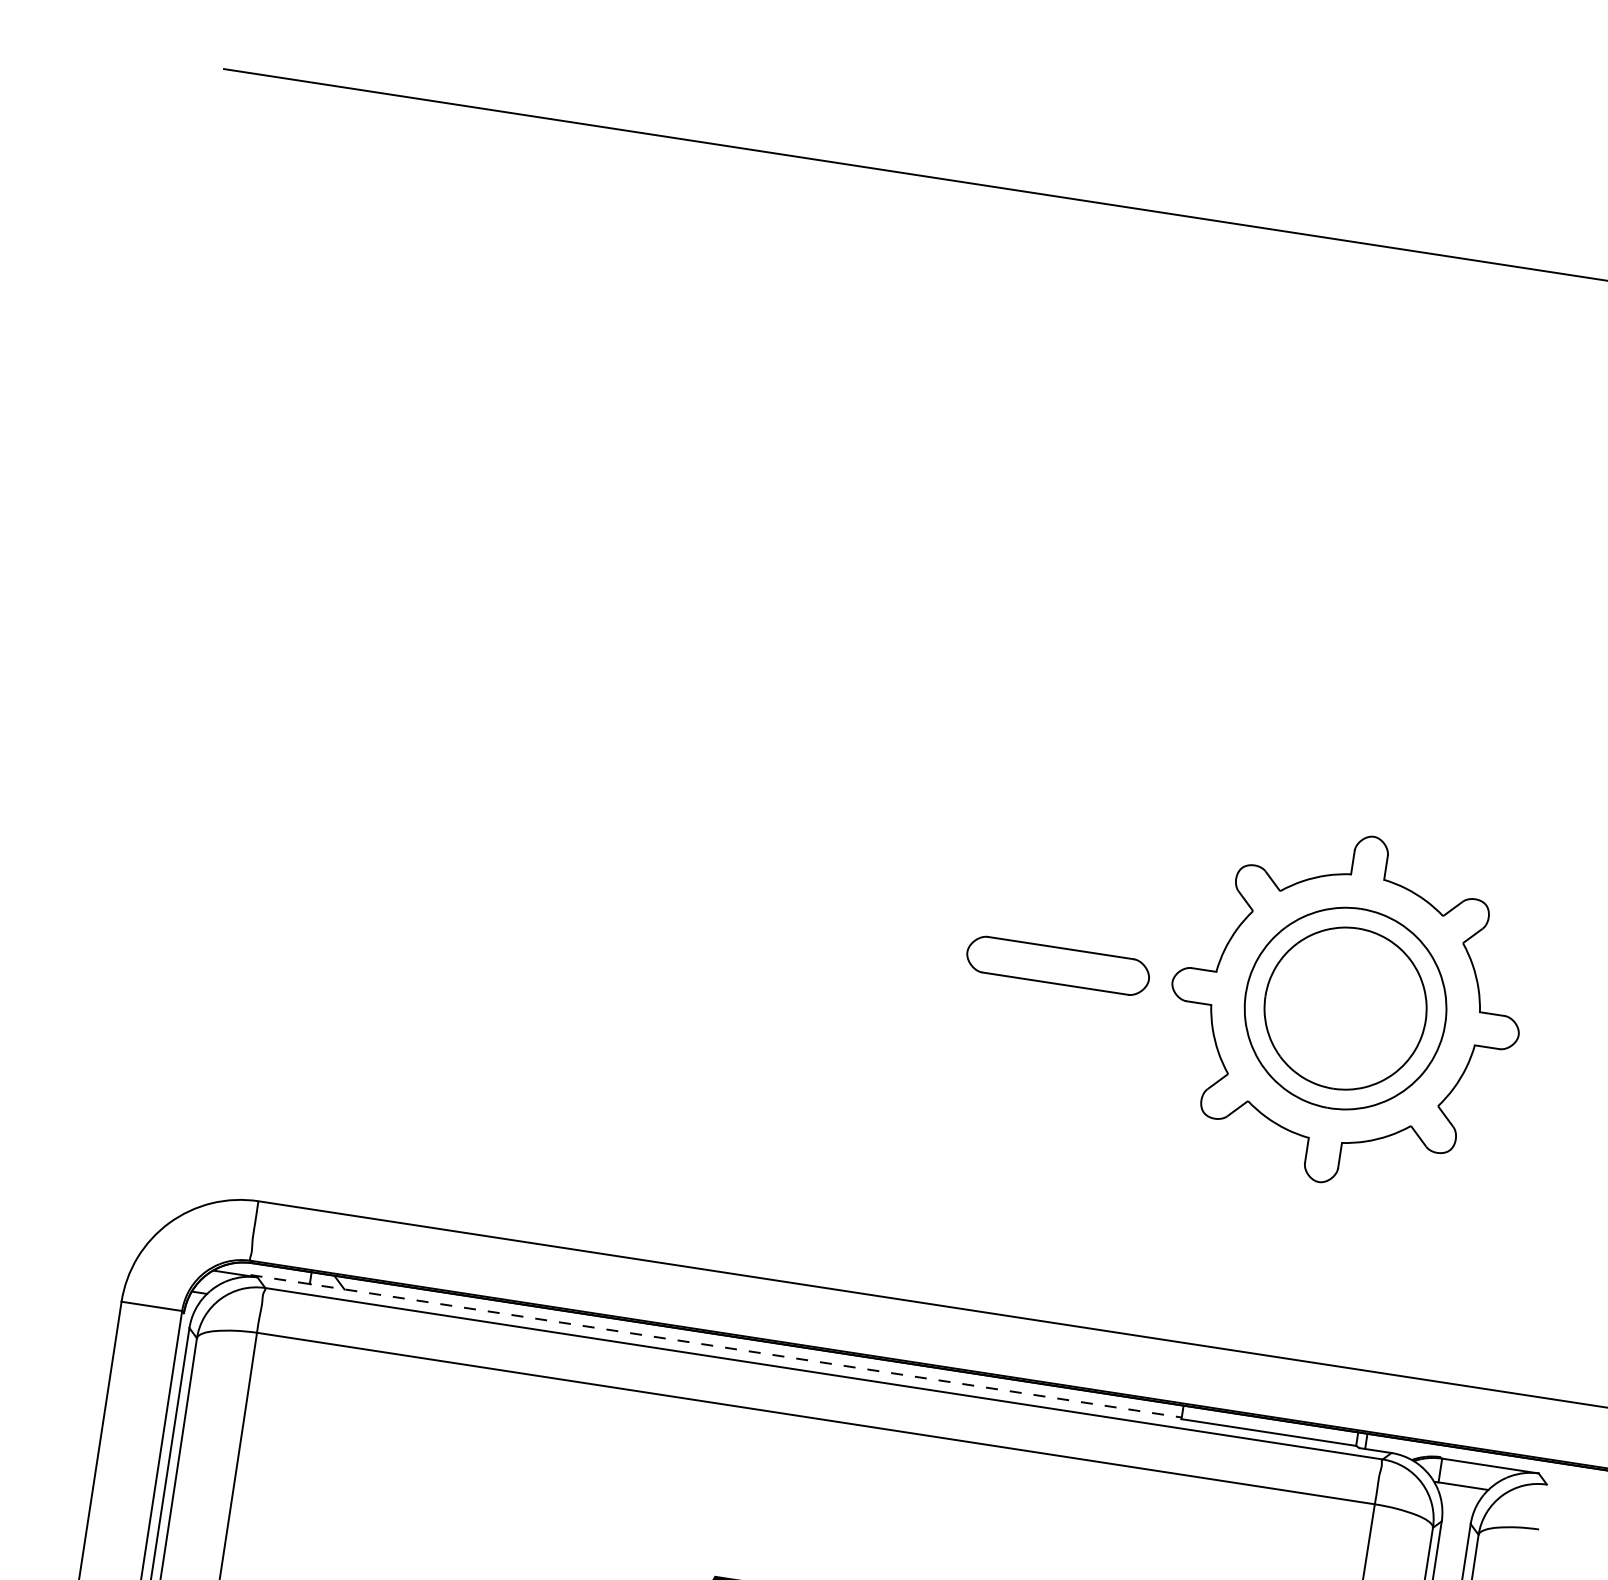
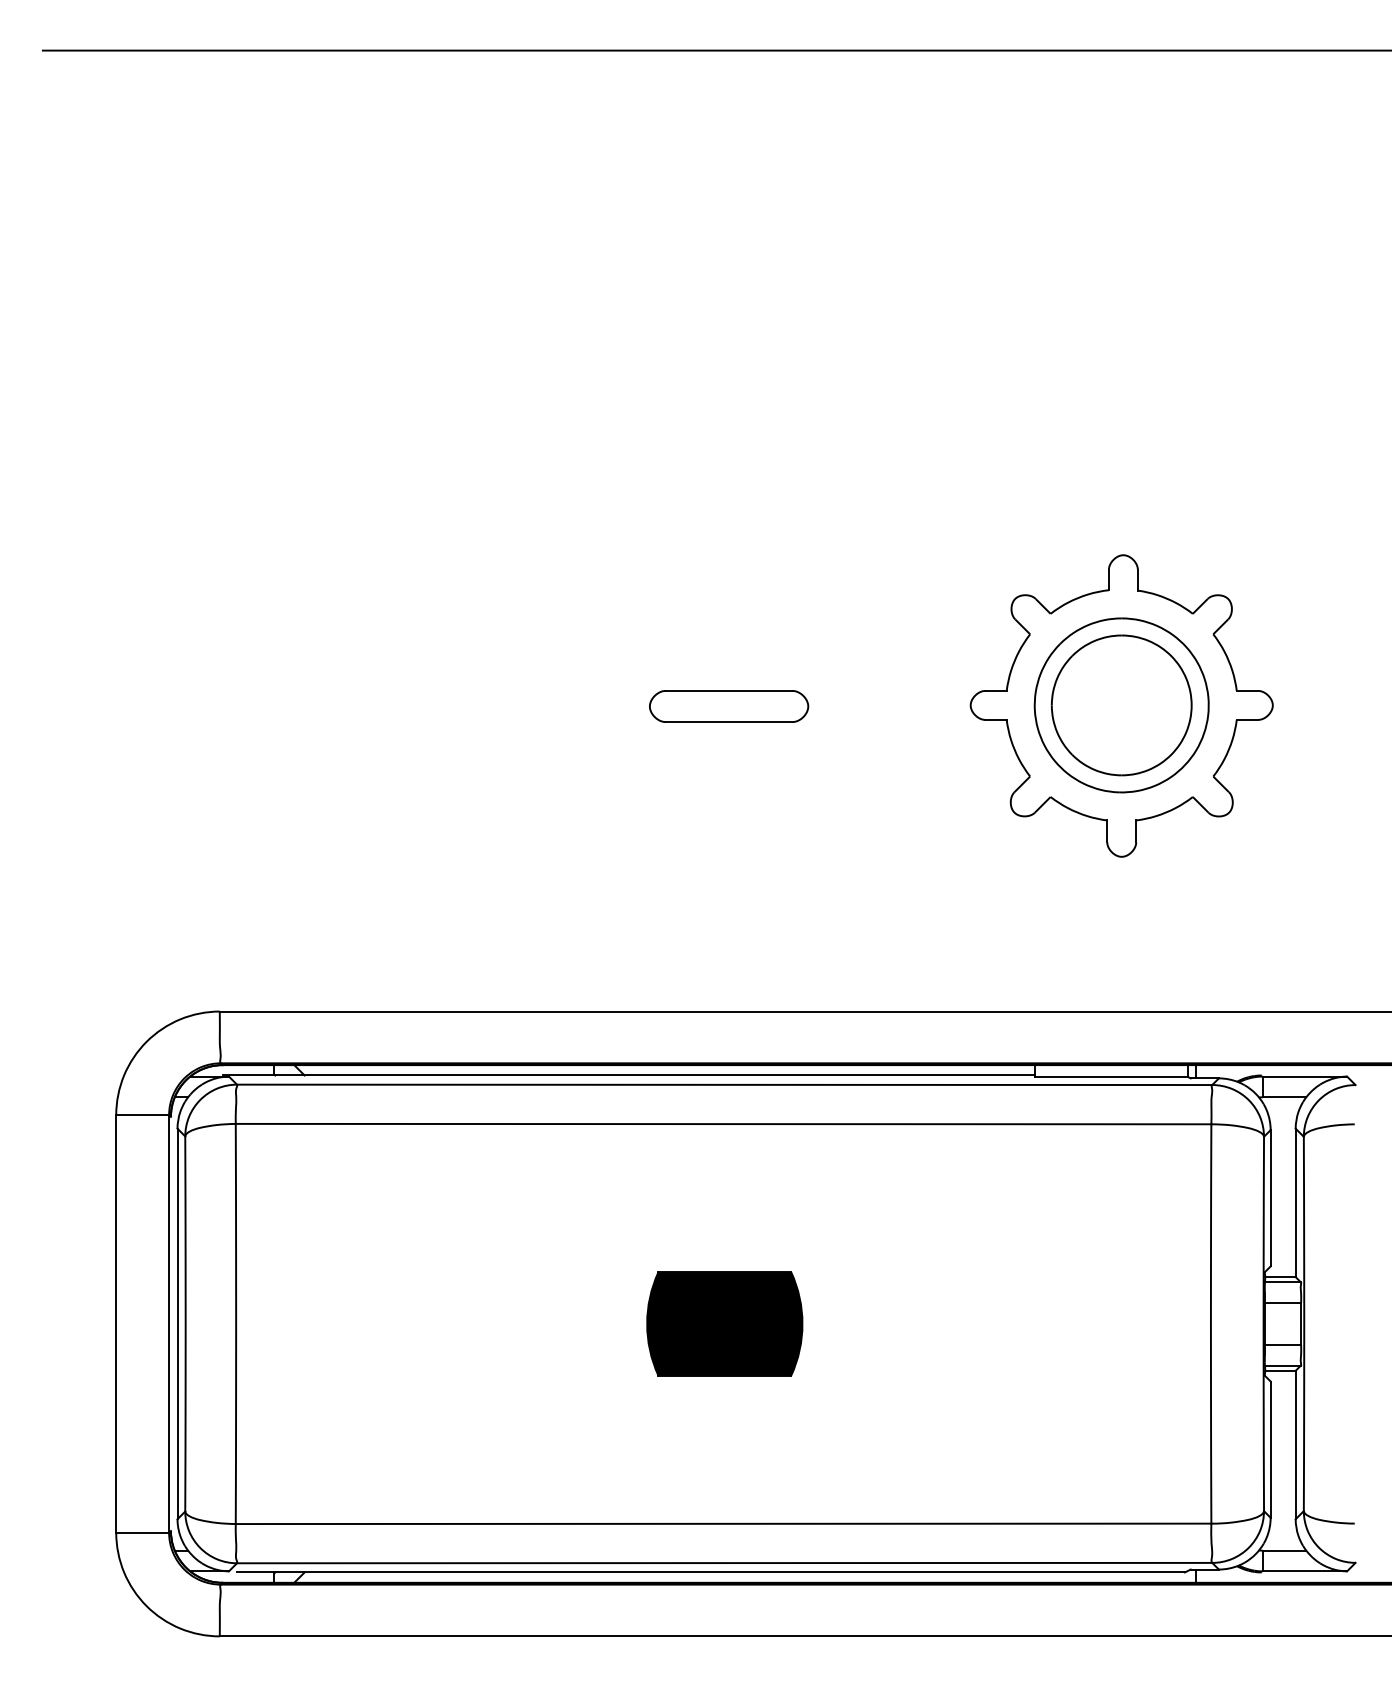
part: (1058, 965) -> (729, 706), moved
line: (716, 1346) -> (629, 1075), dashed -> solid

